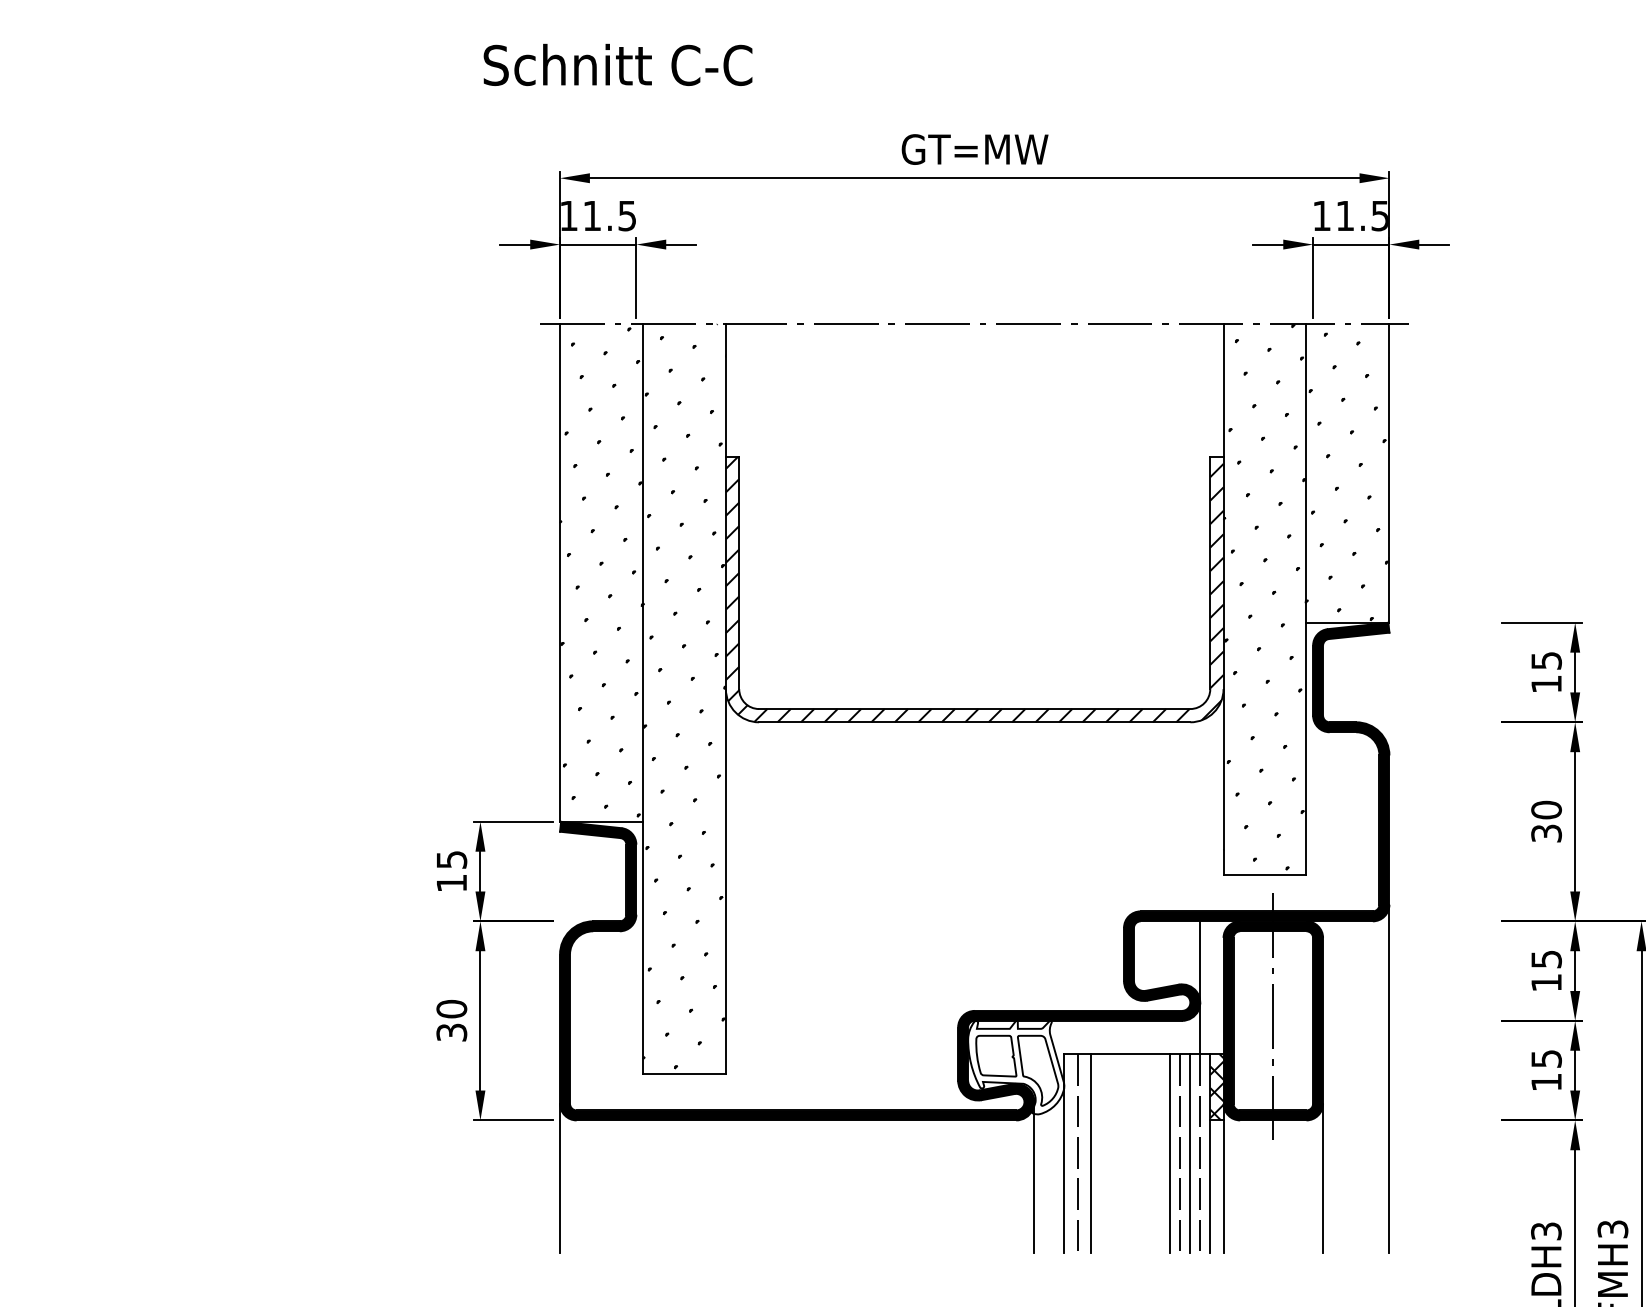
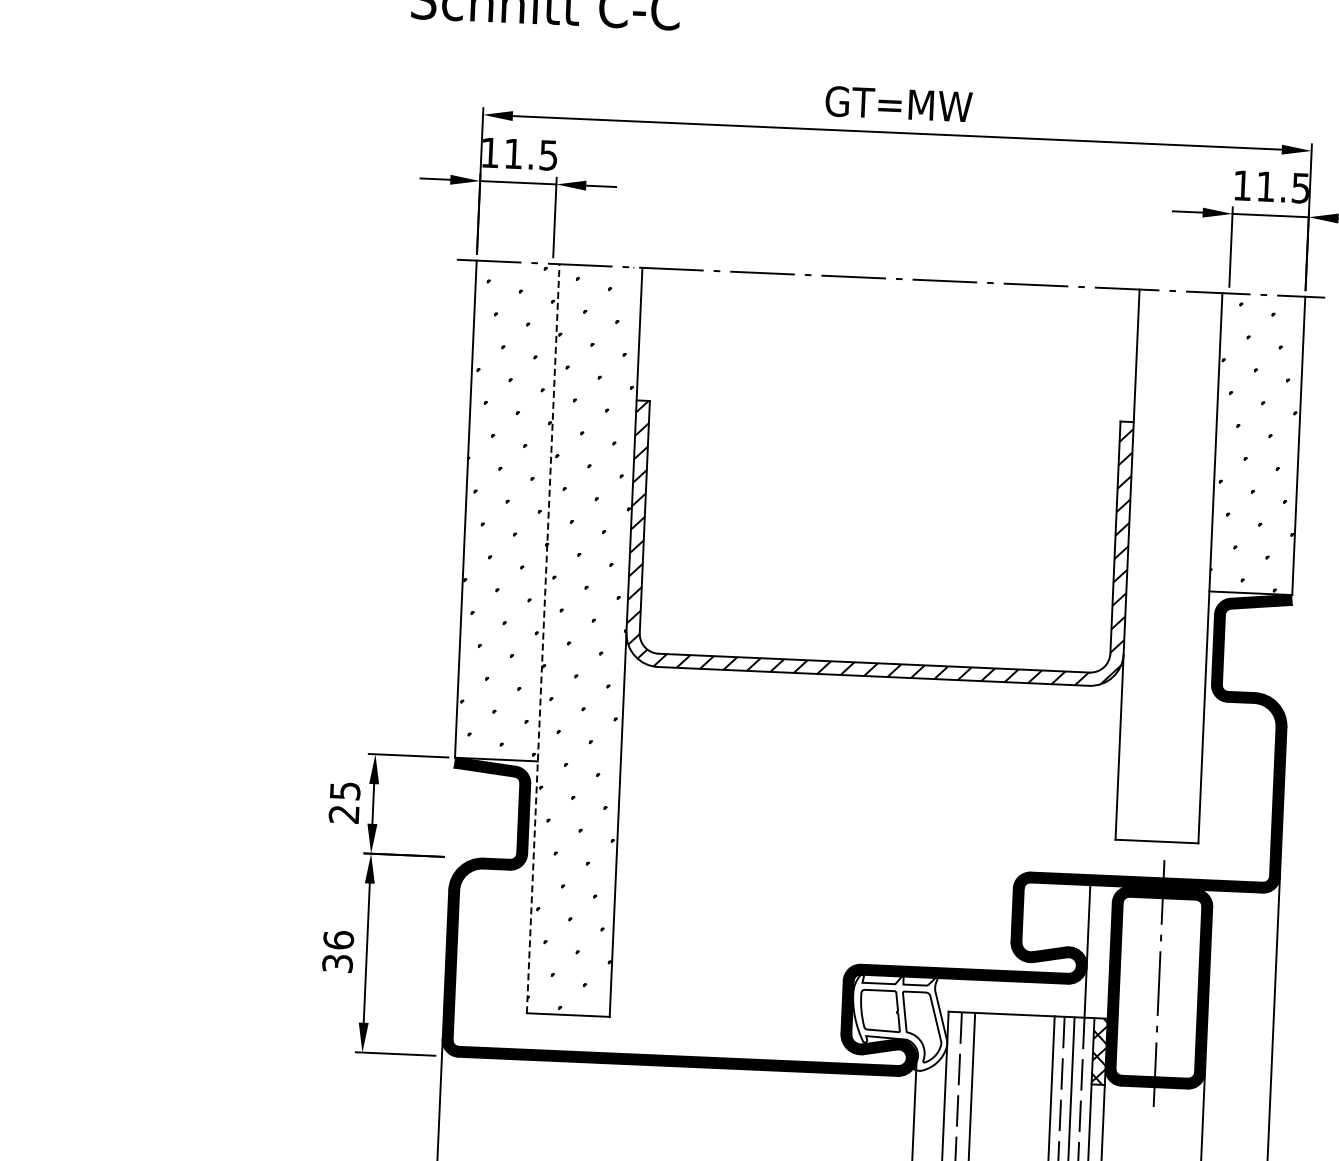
hatch: (1264, 597) -> (1168, 564), removed
line: (643, 699) -> (543, 639), solid -> dashed
text: (451, 883) -> (343, 814), 15 -> 25
text: (451, 1008) -> (338, 939), 30 -> 36

